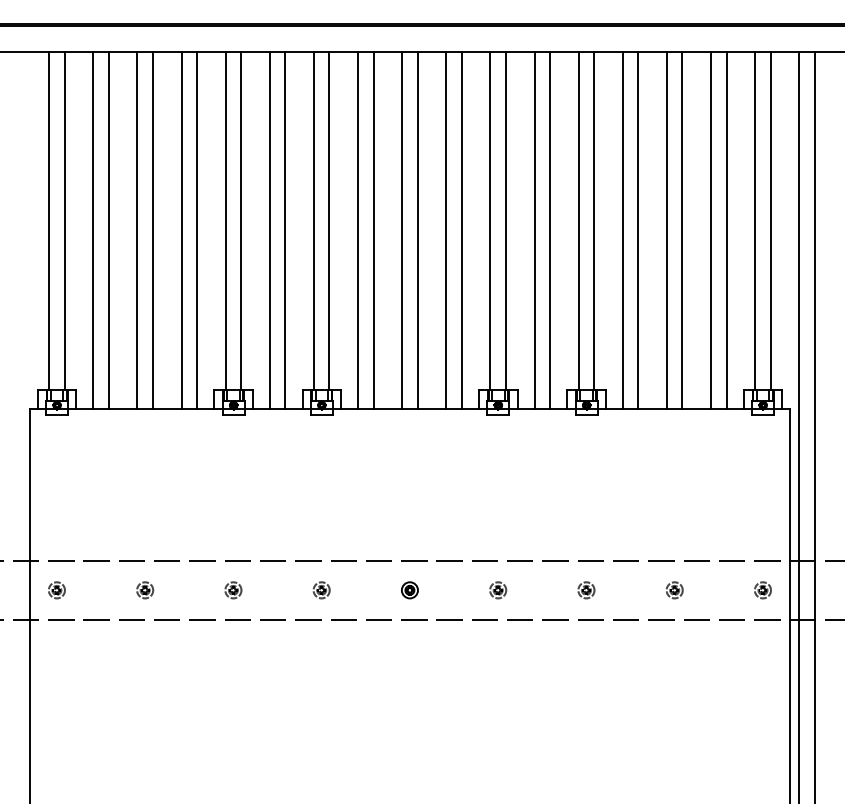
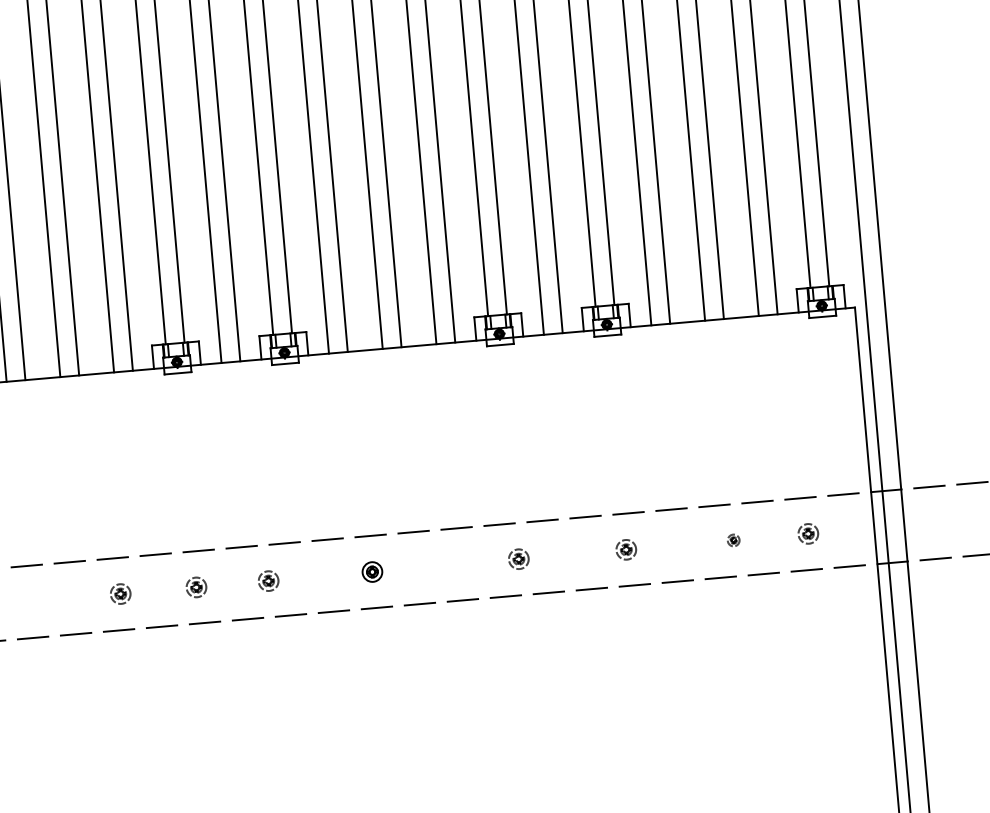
part: (145, 590) -> (121, 594), moved
part: (321, 590) -> (268, 581), moved
part: (409, 590) -> (371, 572), moved
part: (674, 590) -> (733, 540), size x0.6
part: (762, 590) -> (807, 534), moved

